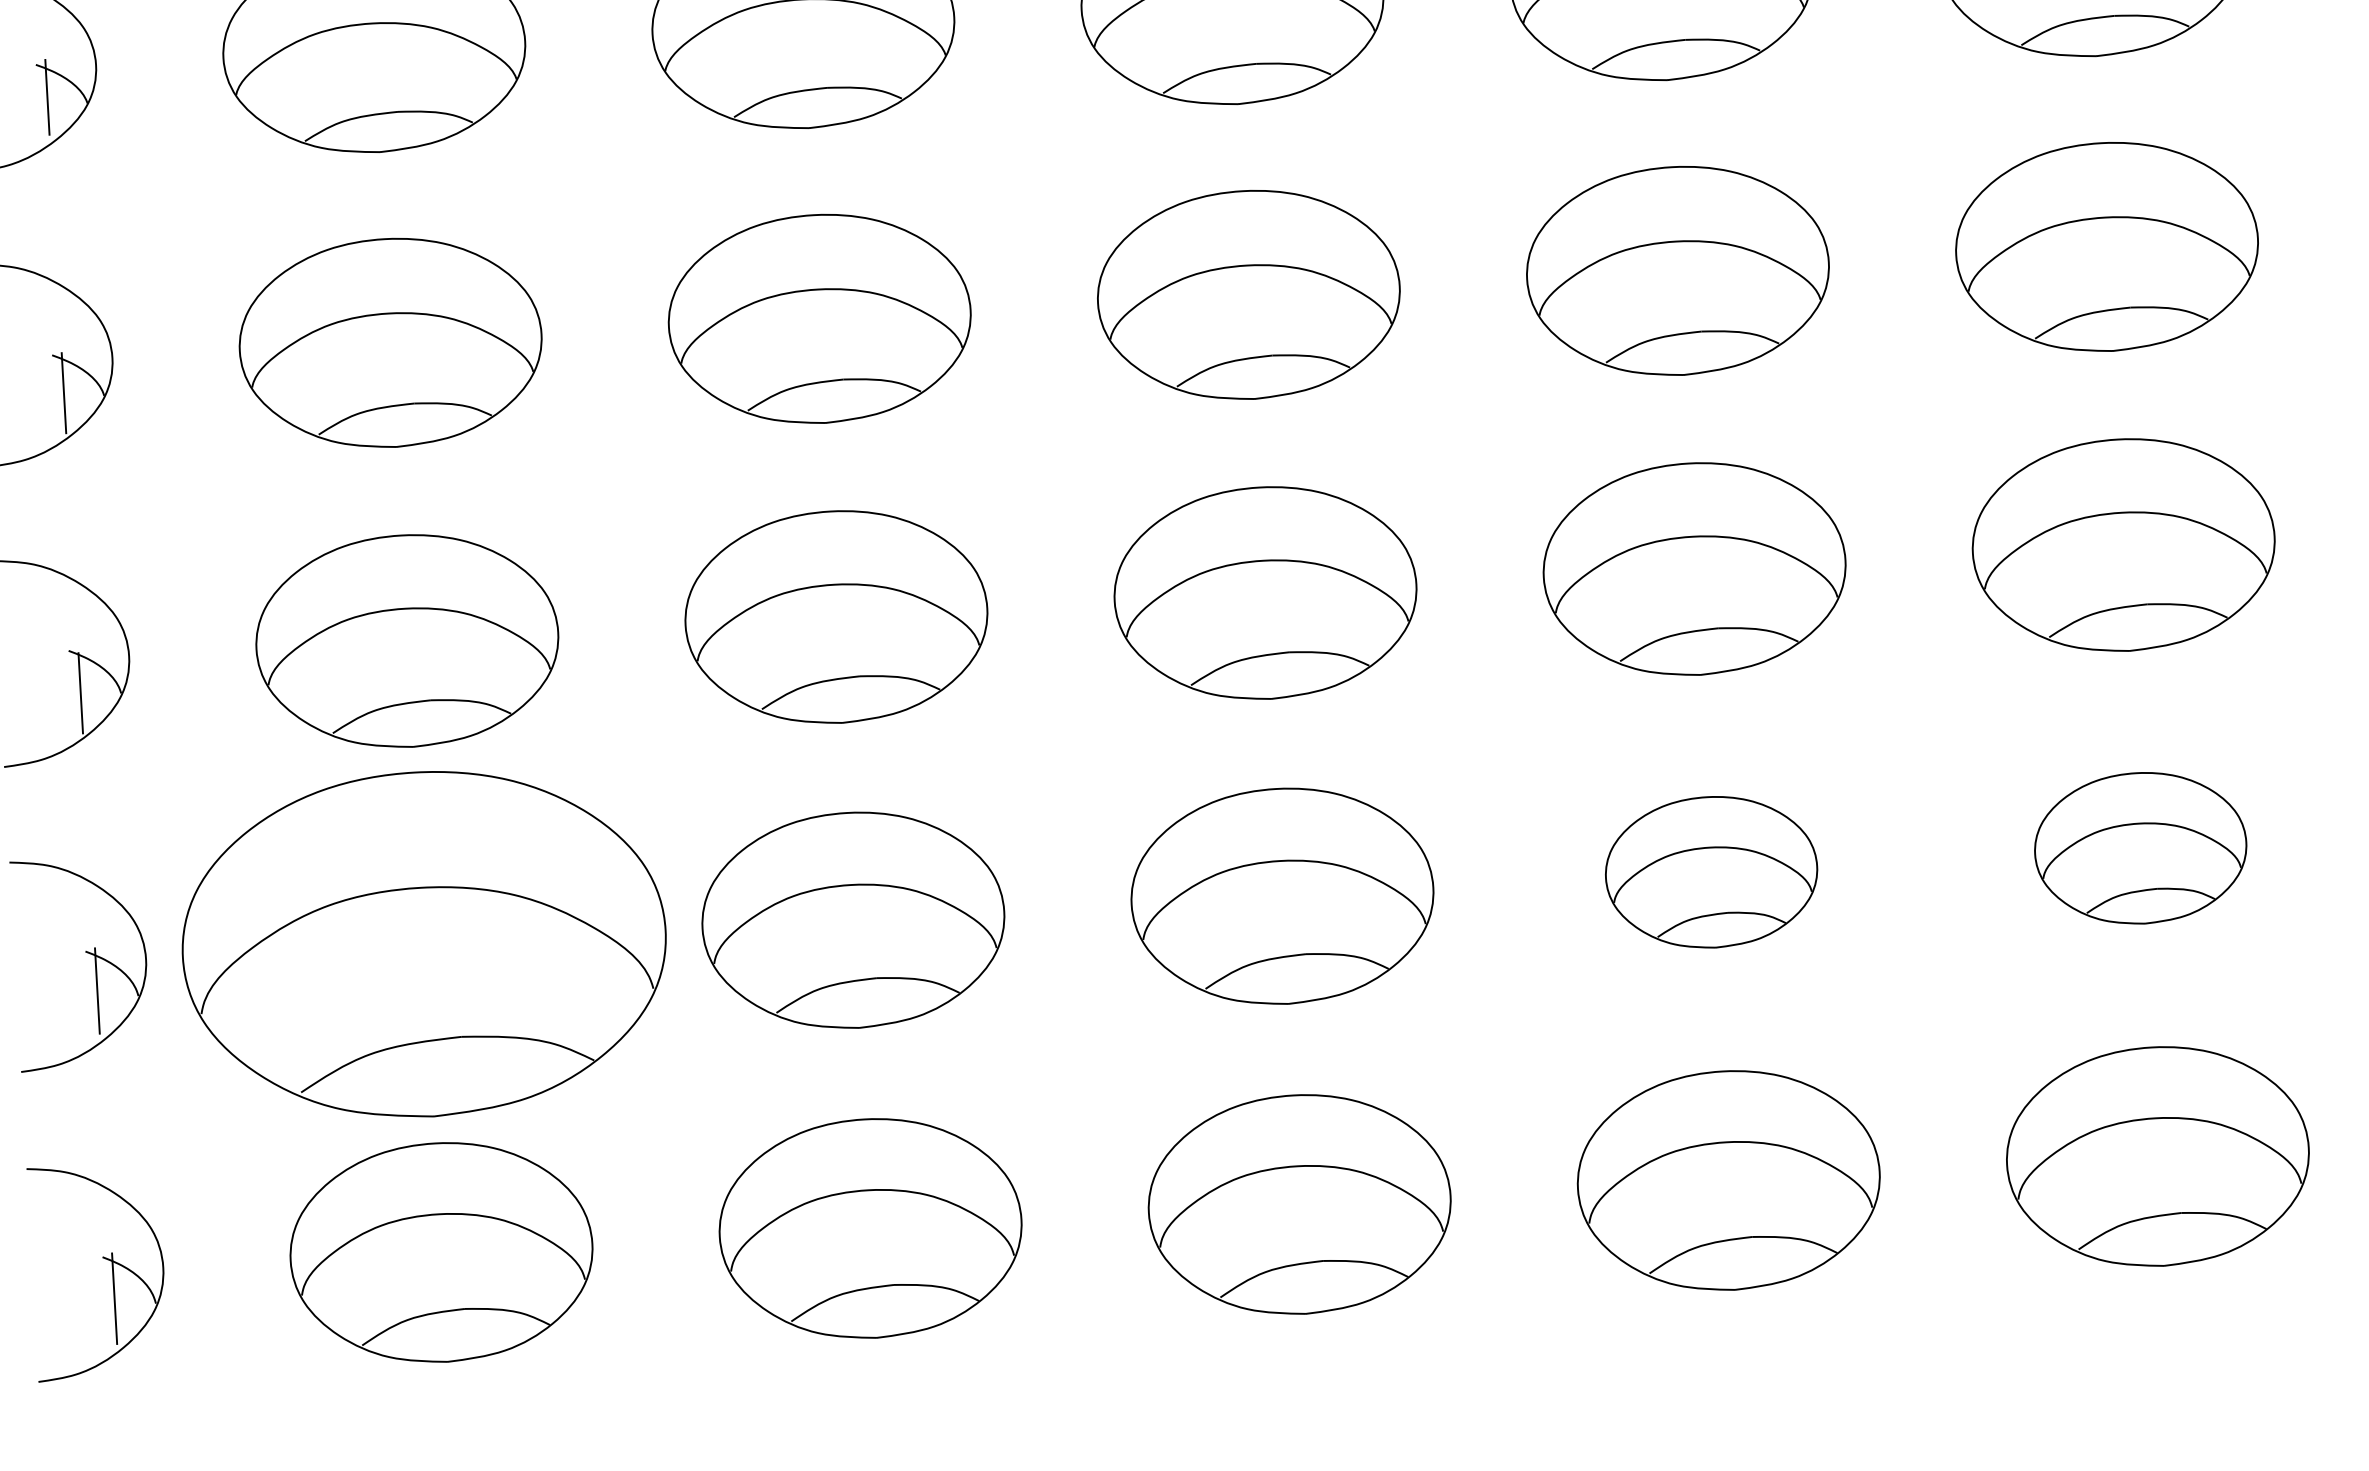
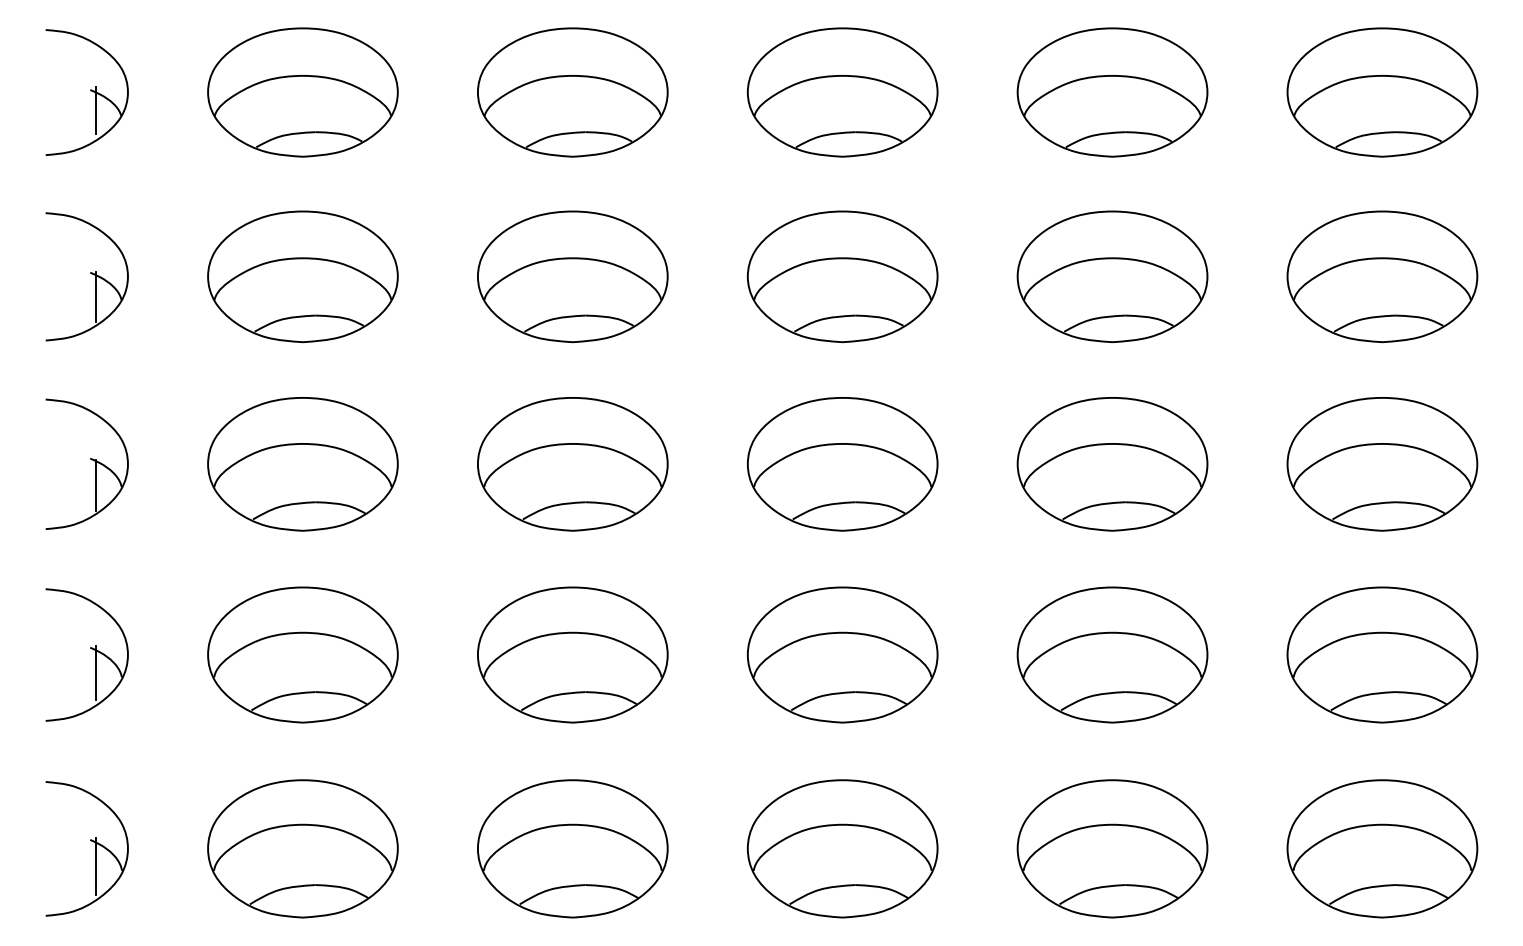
part: (2140, 847) -> (1382, 654), size x1.43
part: (1711, 871) -> (1112, 654), size x1.43
part: (423, 943) -> (302, 654), size x0.62

